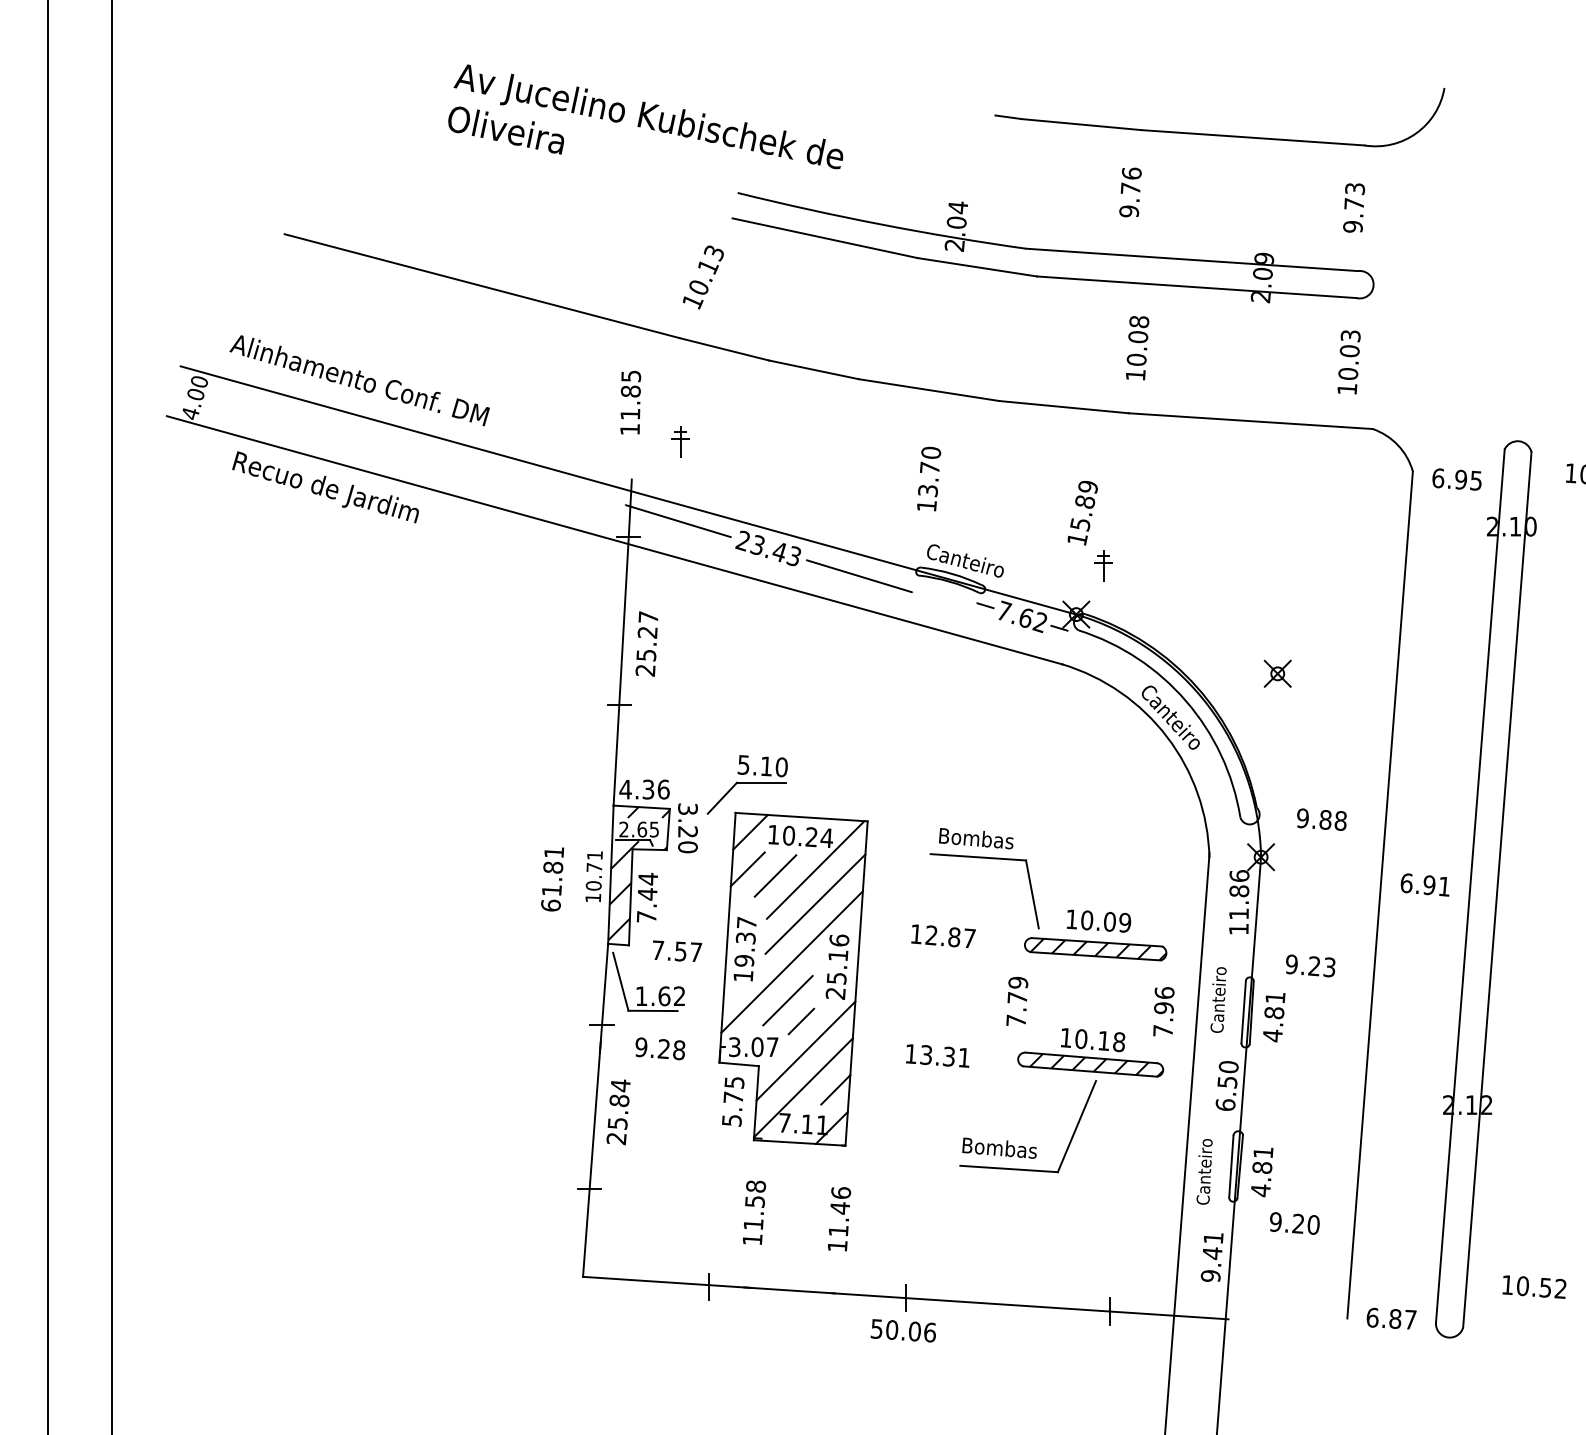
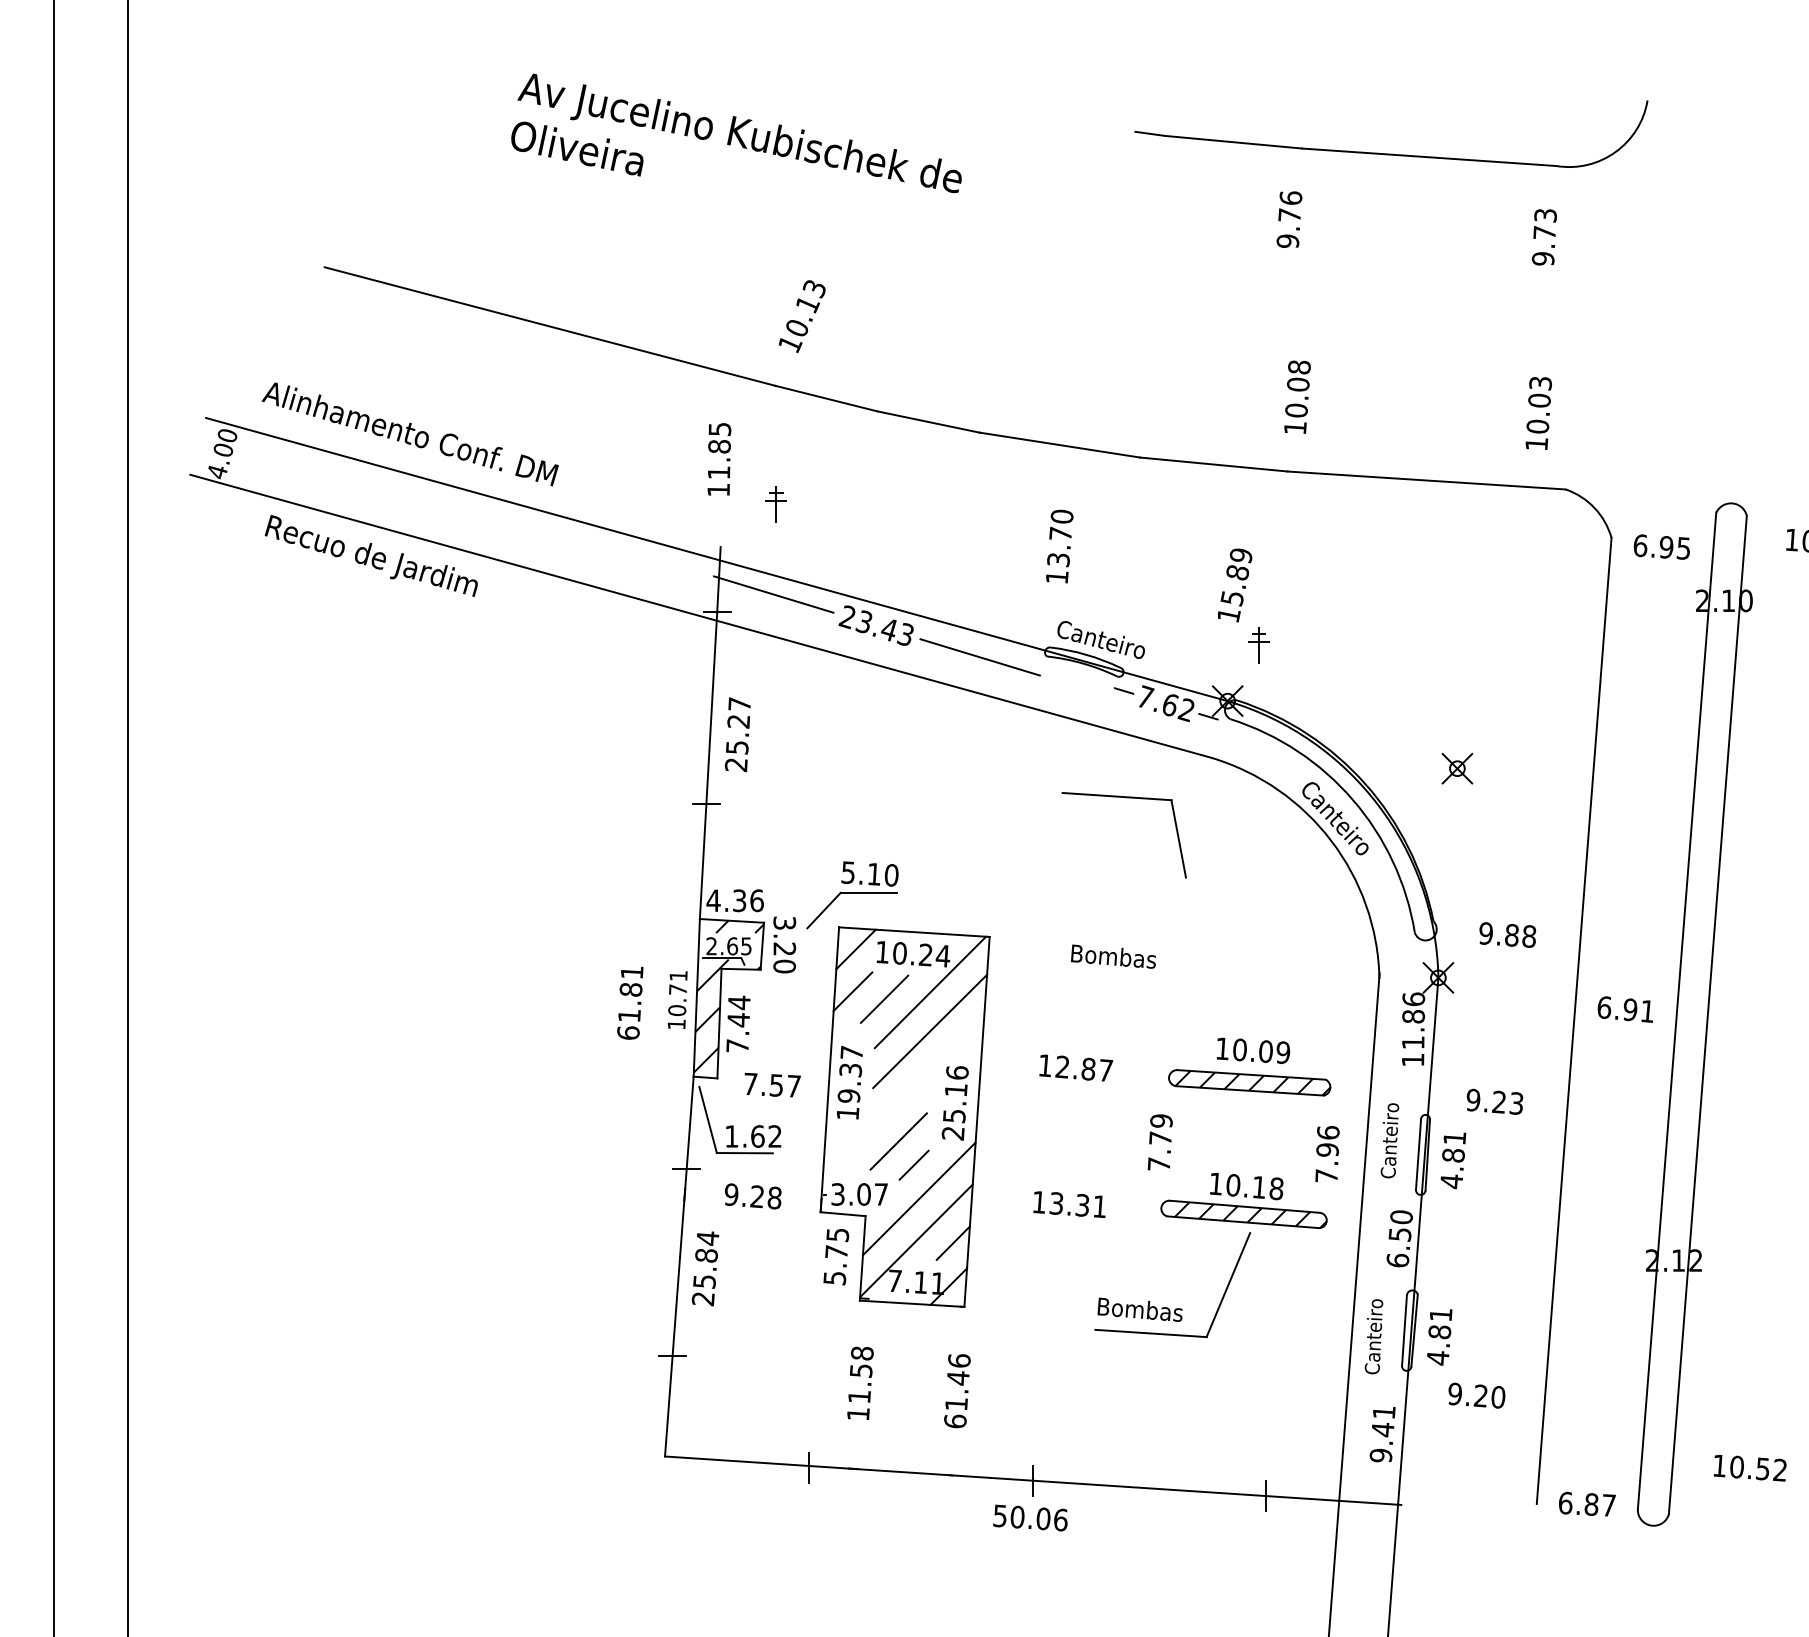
part: (1052, 247) -> (1200, 282), removed
part: (991, 859) -> (1132, 799), moved
line: (791, 961) -> (902, 1096), removed
text: (837, 1245) -> (955, 1420), 11.46 -> 61.46

